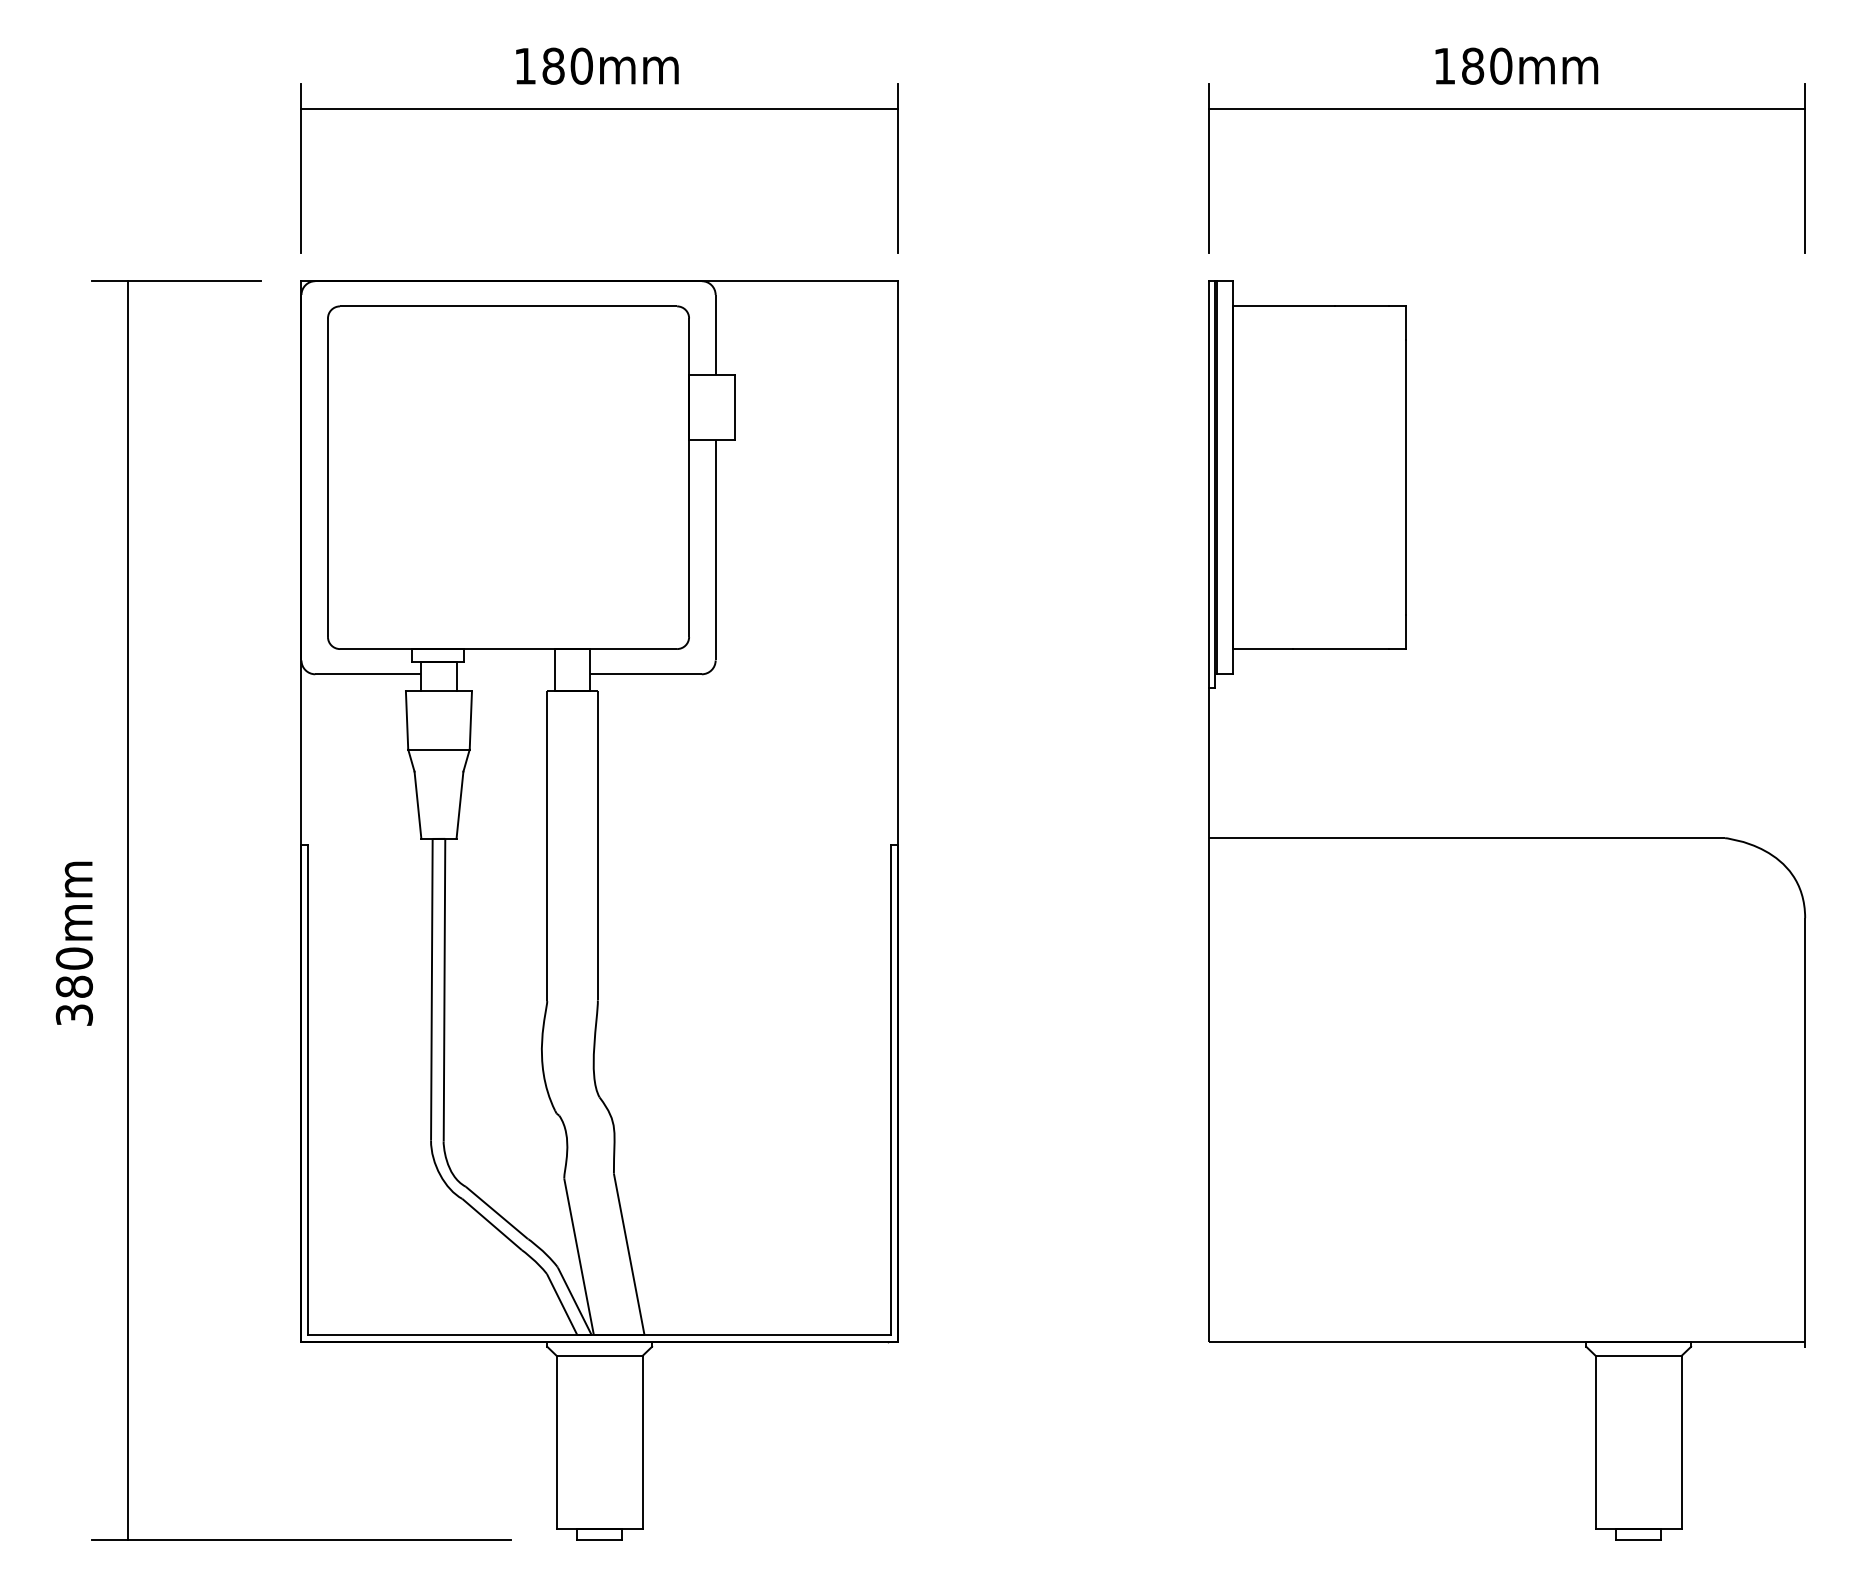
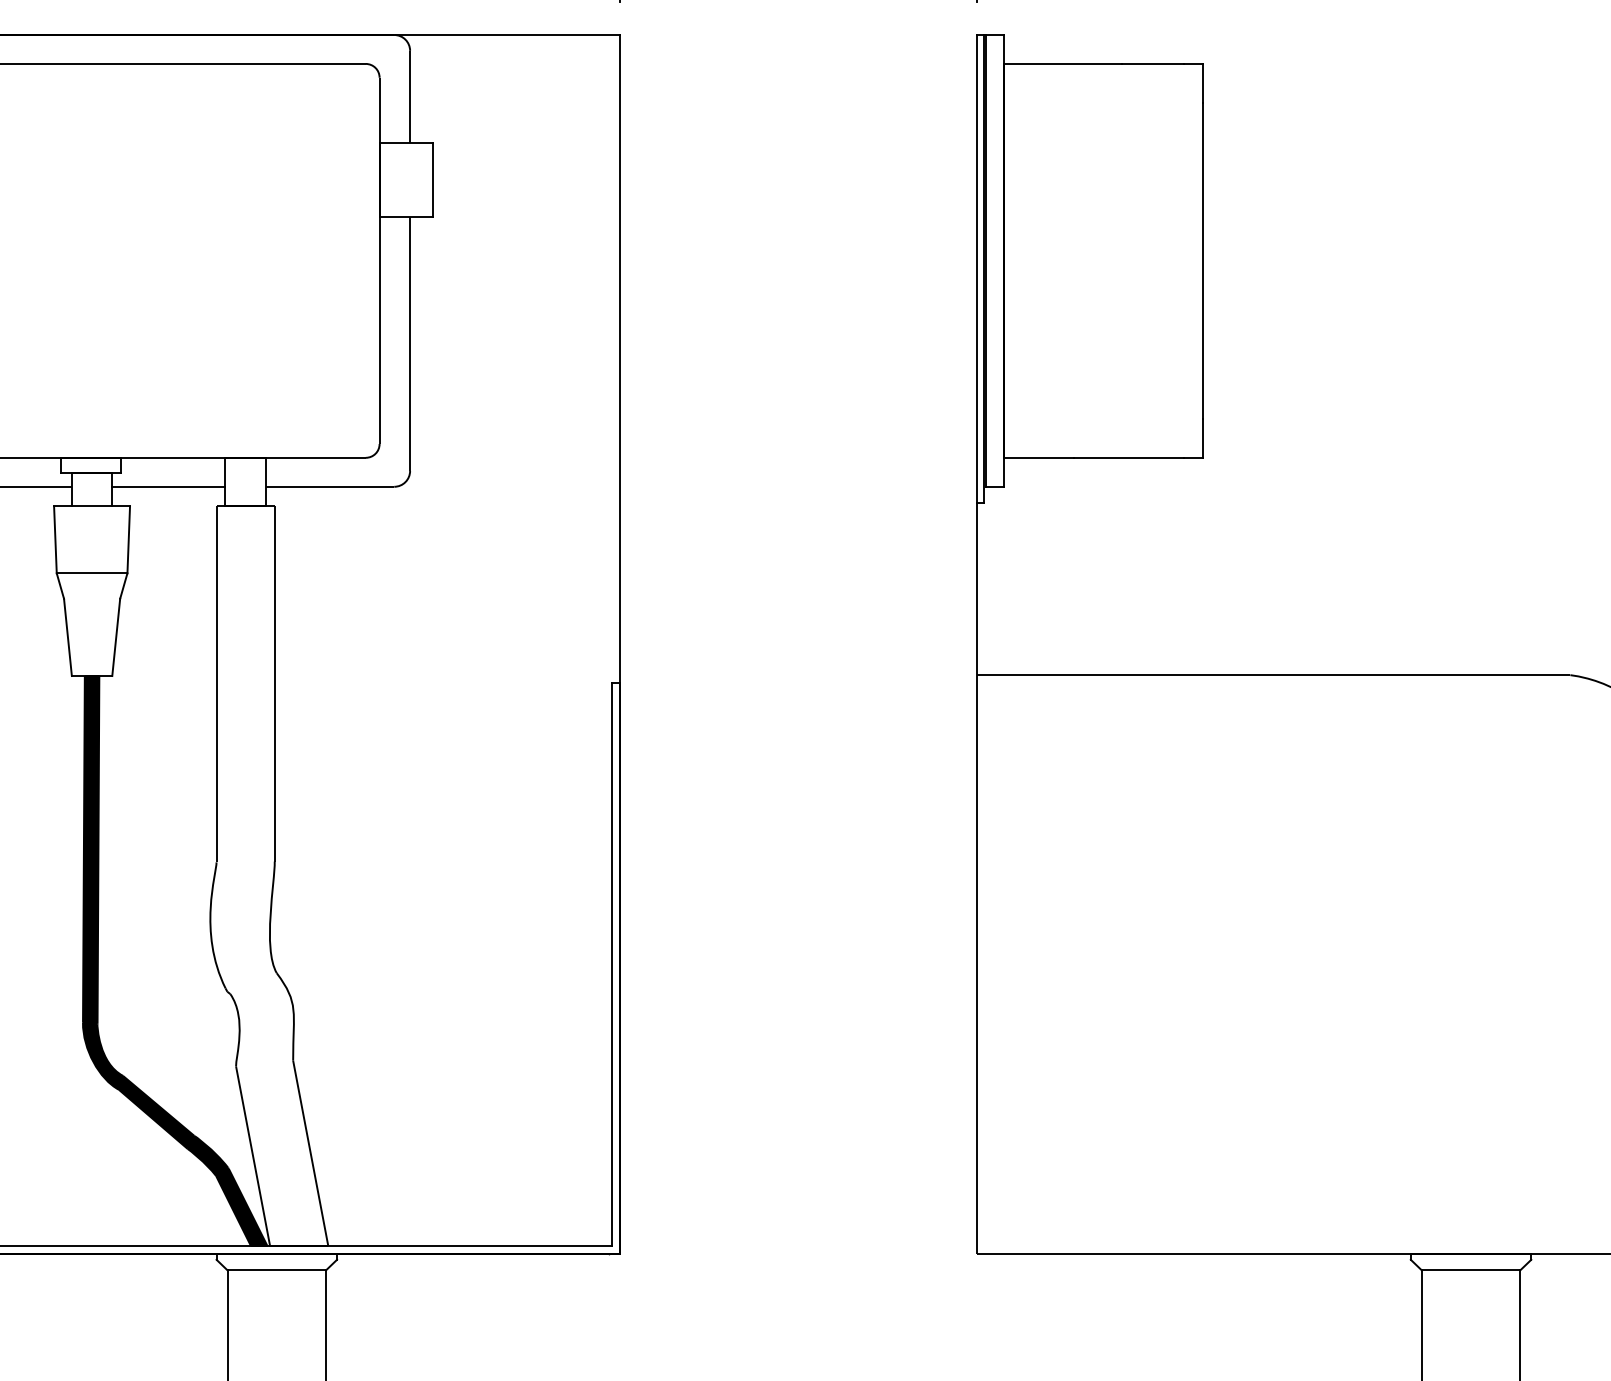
line: (505, 674) -> (168, 487), added
fill: (511, 1086) -> (175, 960), added

